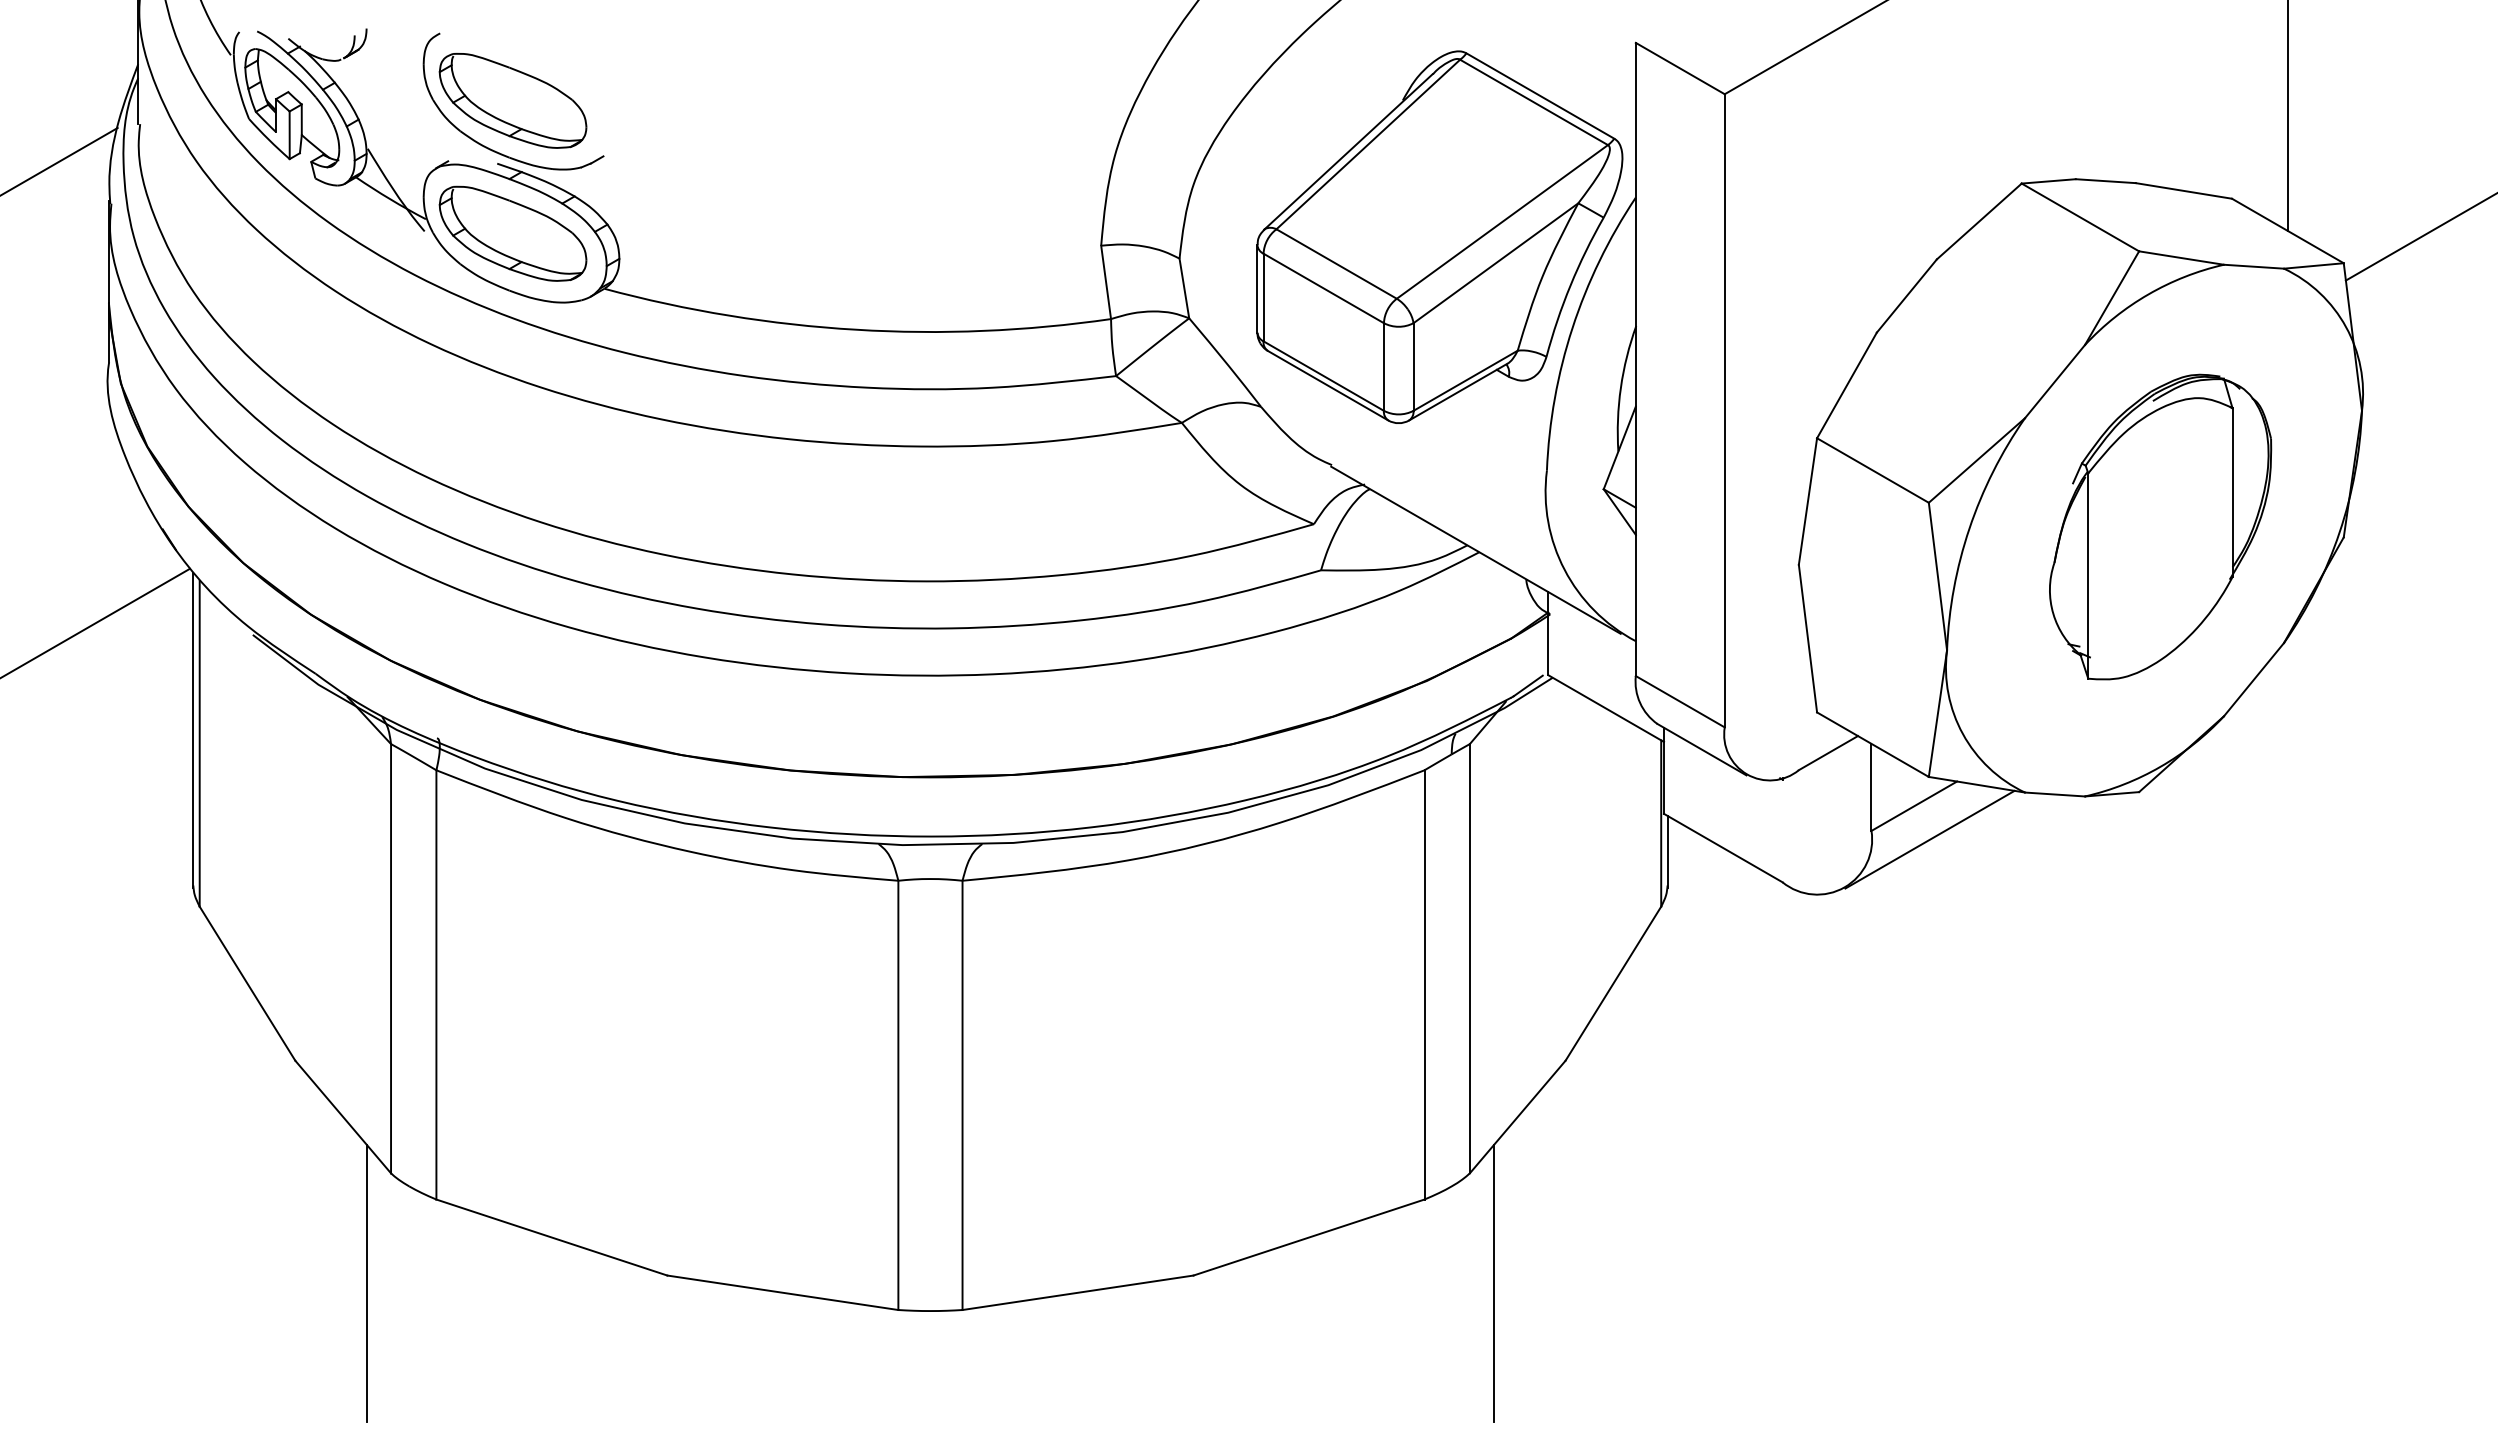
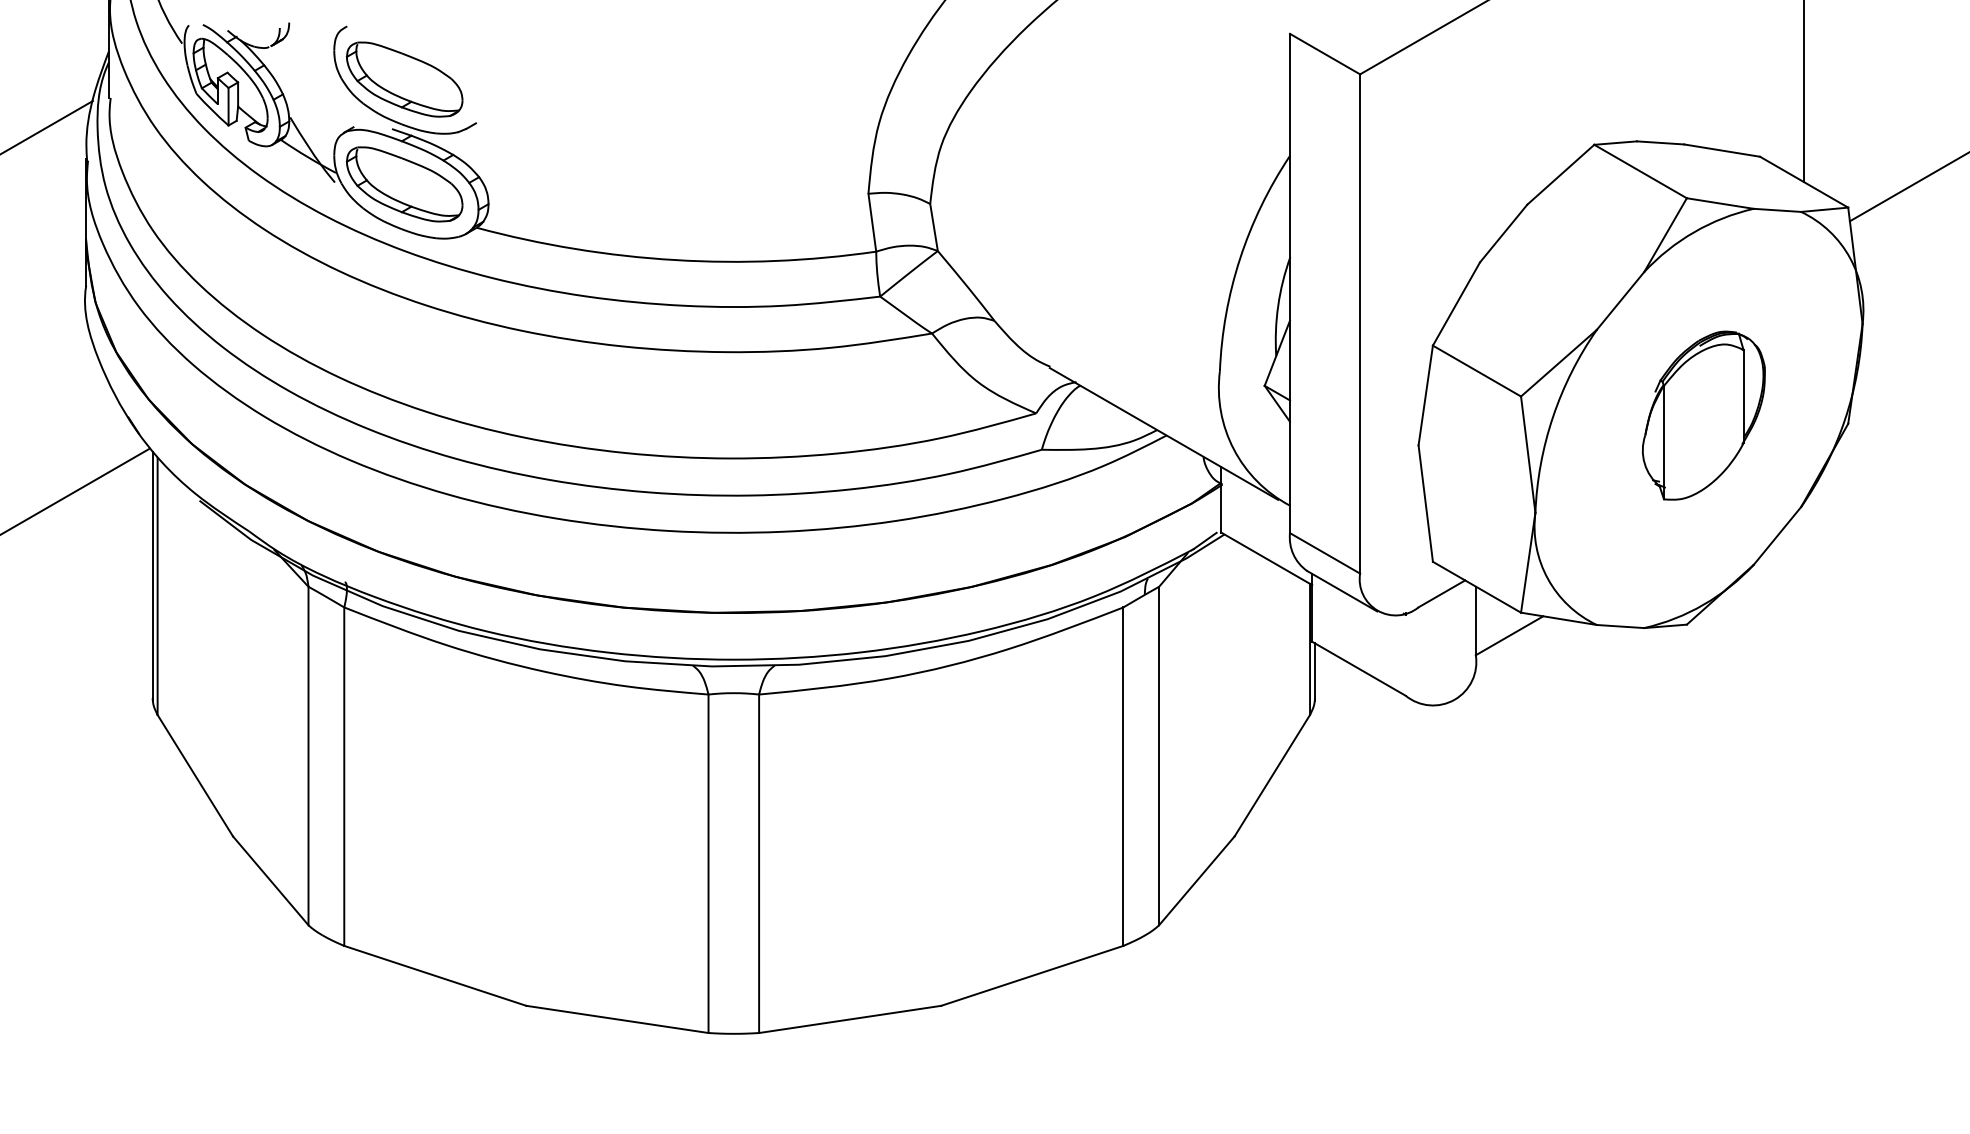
part: (1439, 236) -> (1135, 186), removed
part: (2160, 526) -> (1703, 415), size x0.7
line: (1929, 839) -> (1521, 662), removed
line: (366, 1283) -> (289, 1012), removed
line: (1494, 1283) -> (1178, 1012), removed

